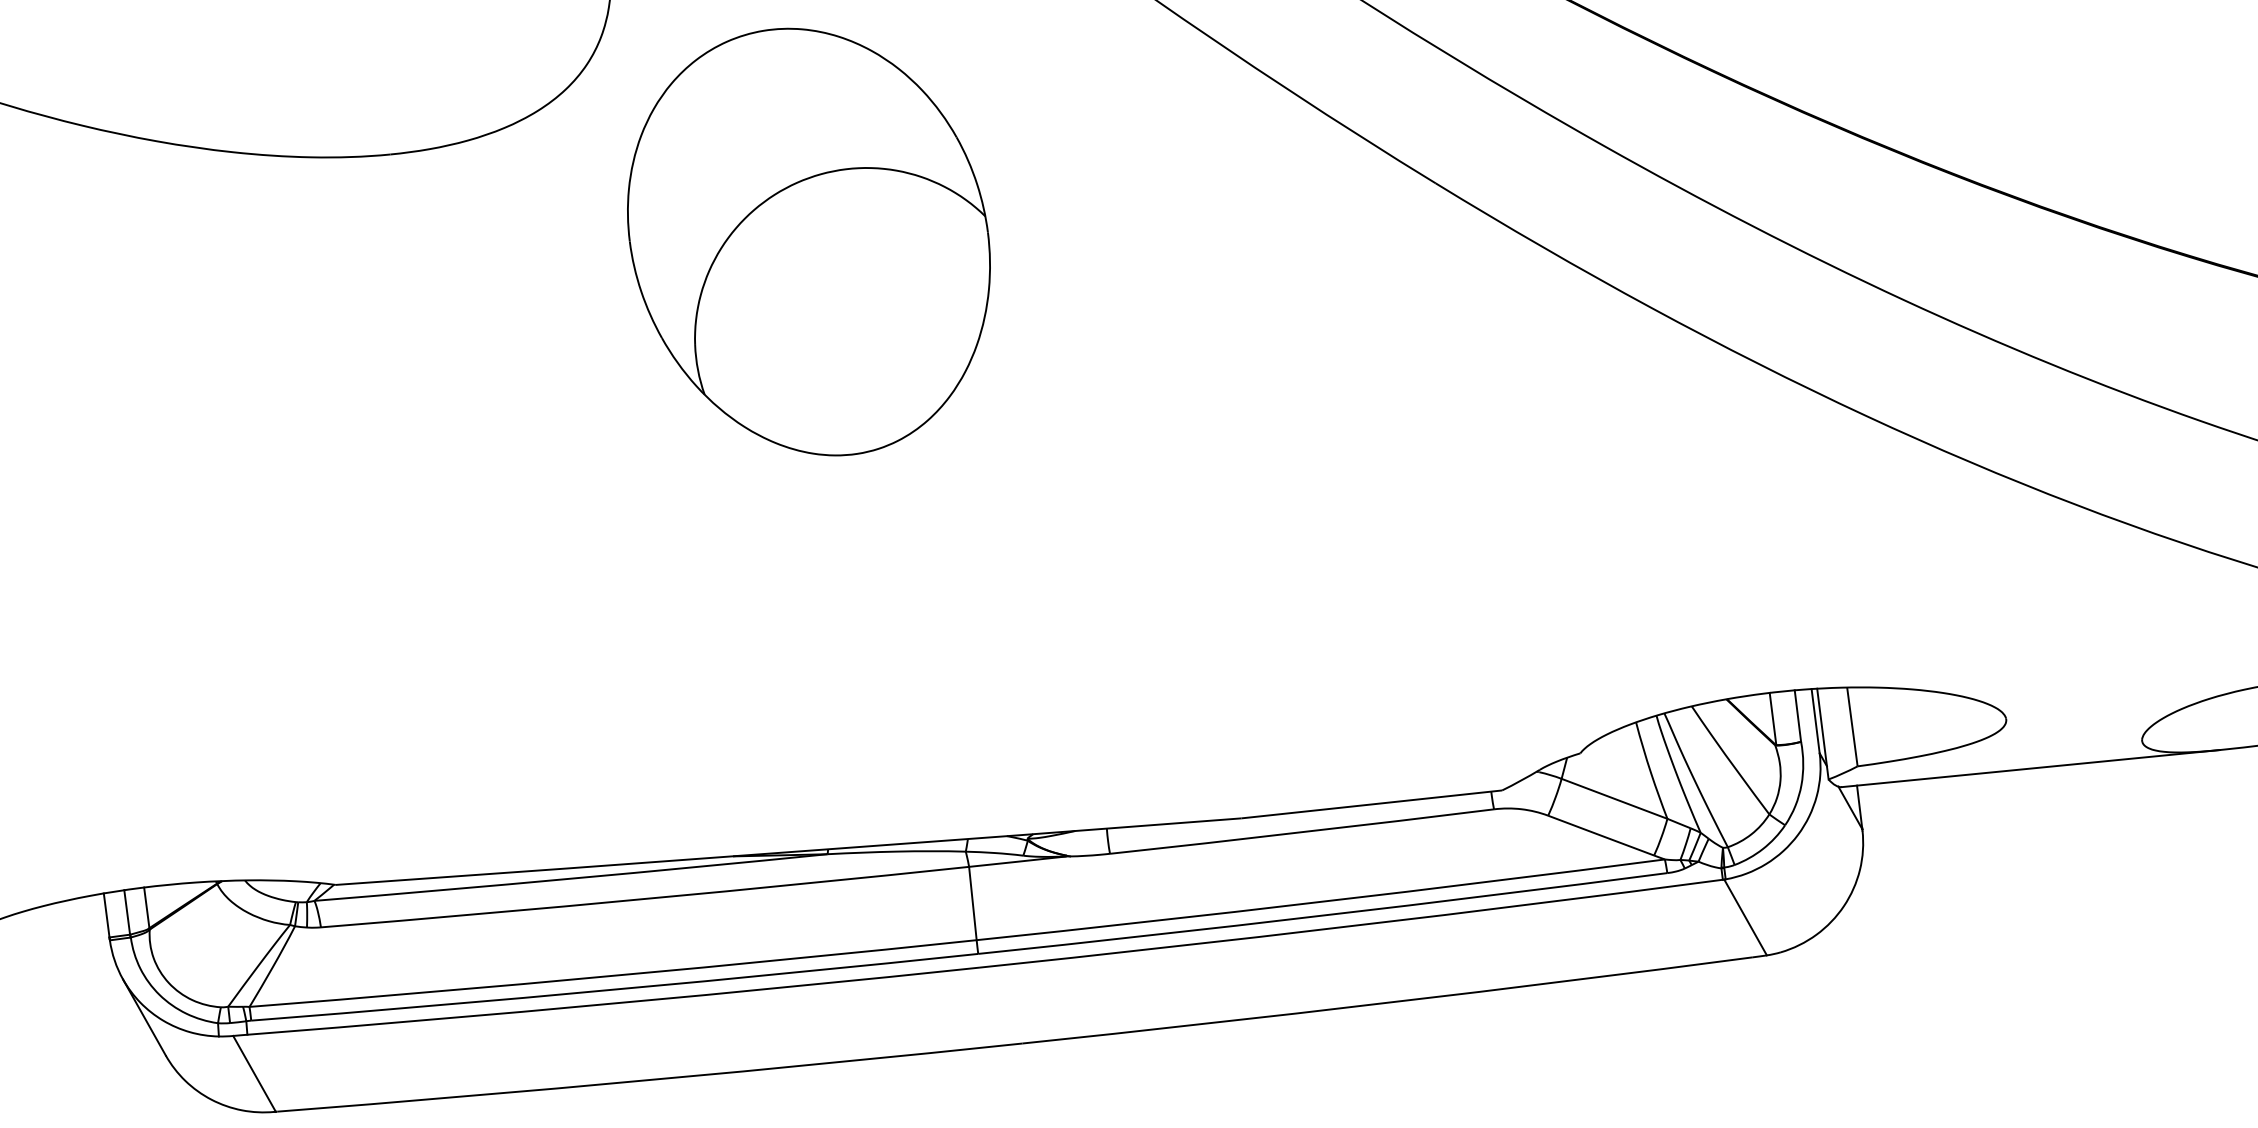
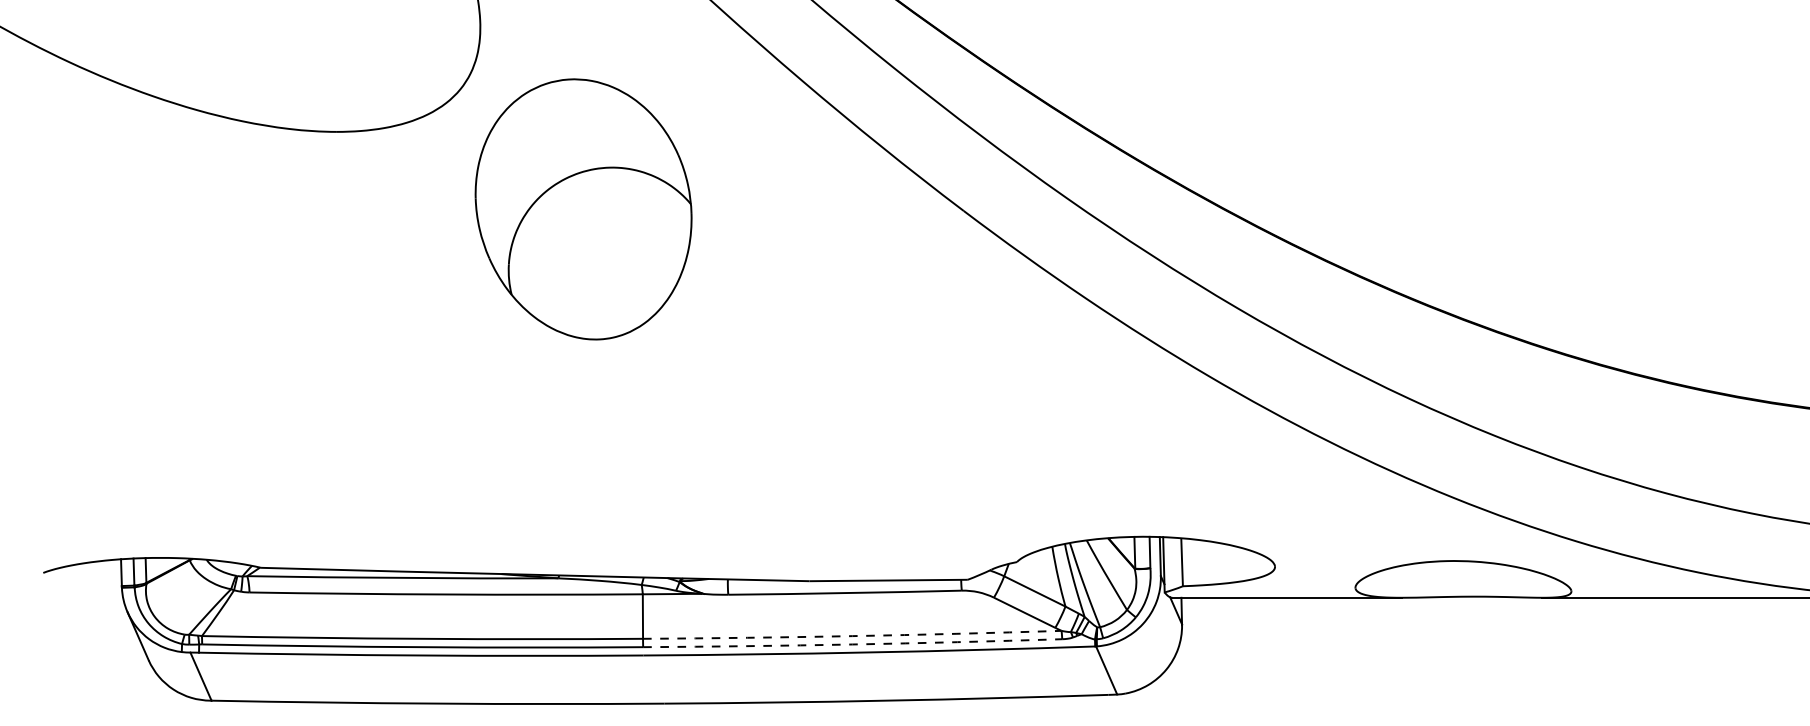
arc: (1321, 902) -> (852, 636), solid -> dashed
arc: (1322, 915) -> (852, 644), solid -> dashed

